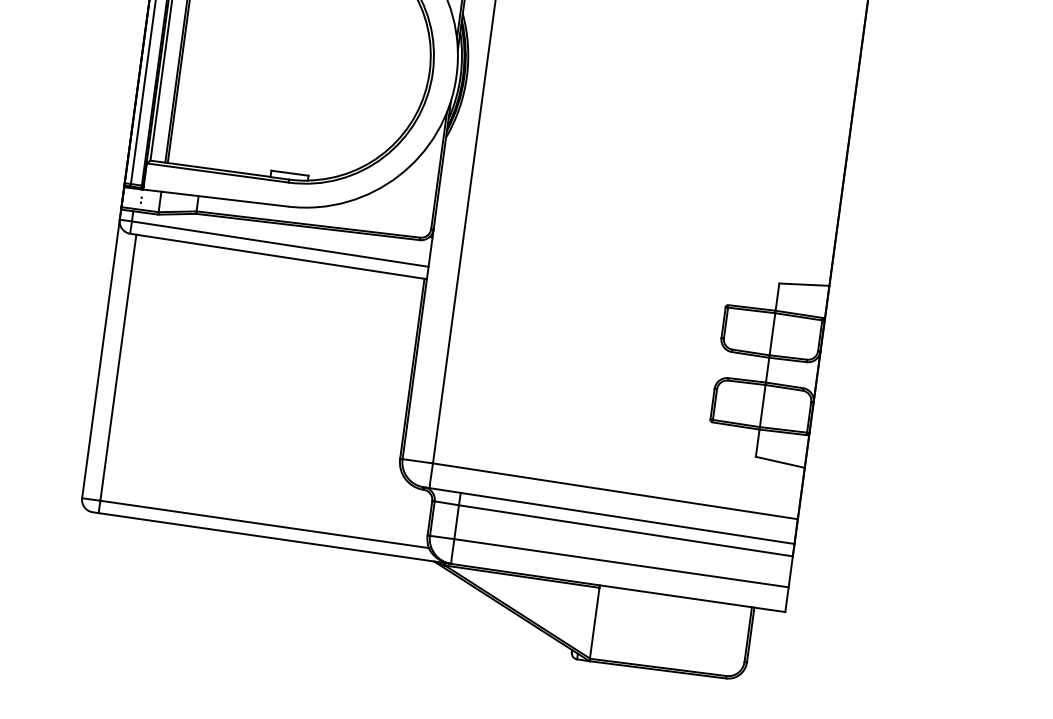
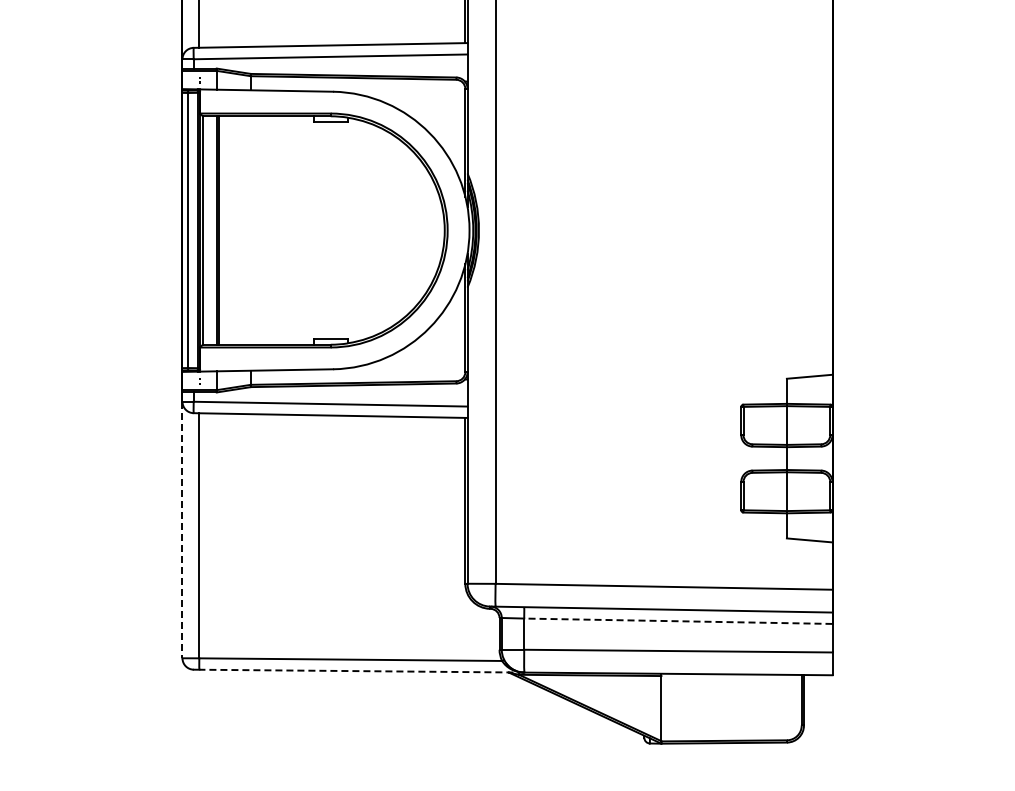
line: (100, 359) -> (182, 530), solid -> dashed
line: (624, 530) -> (677, 621), solid -> dashed
line: (274, 538) -> (361, 671), solid -> dashed

